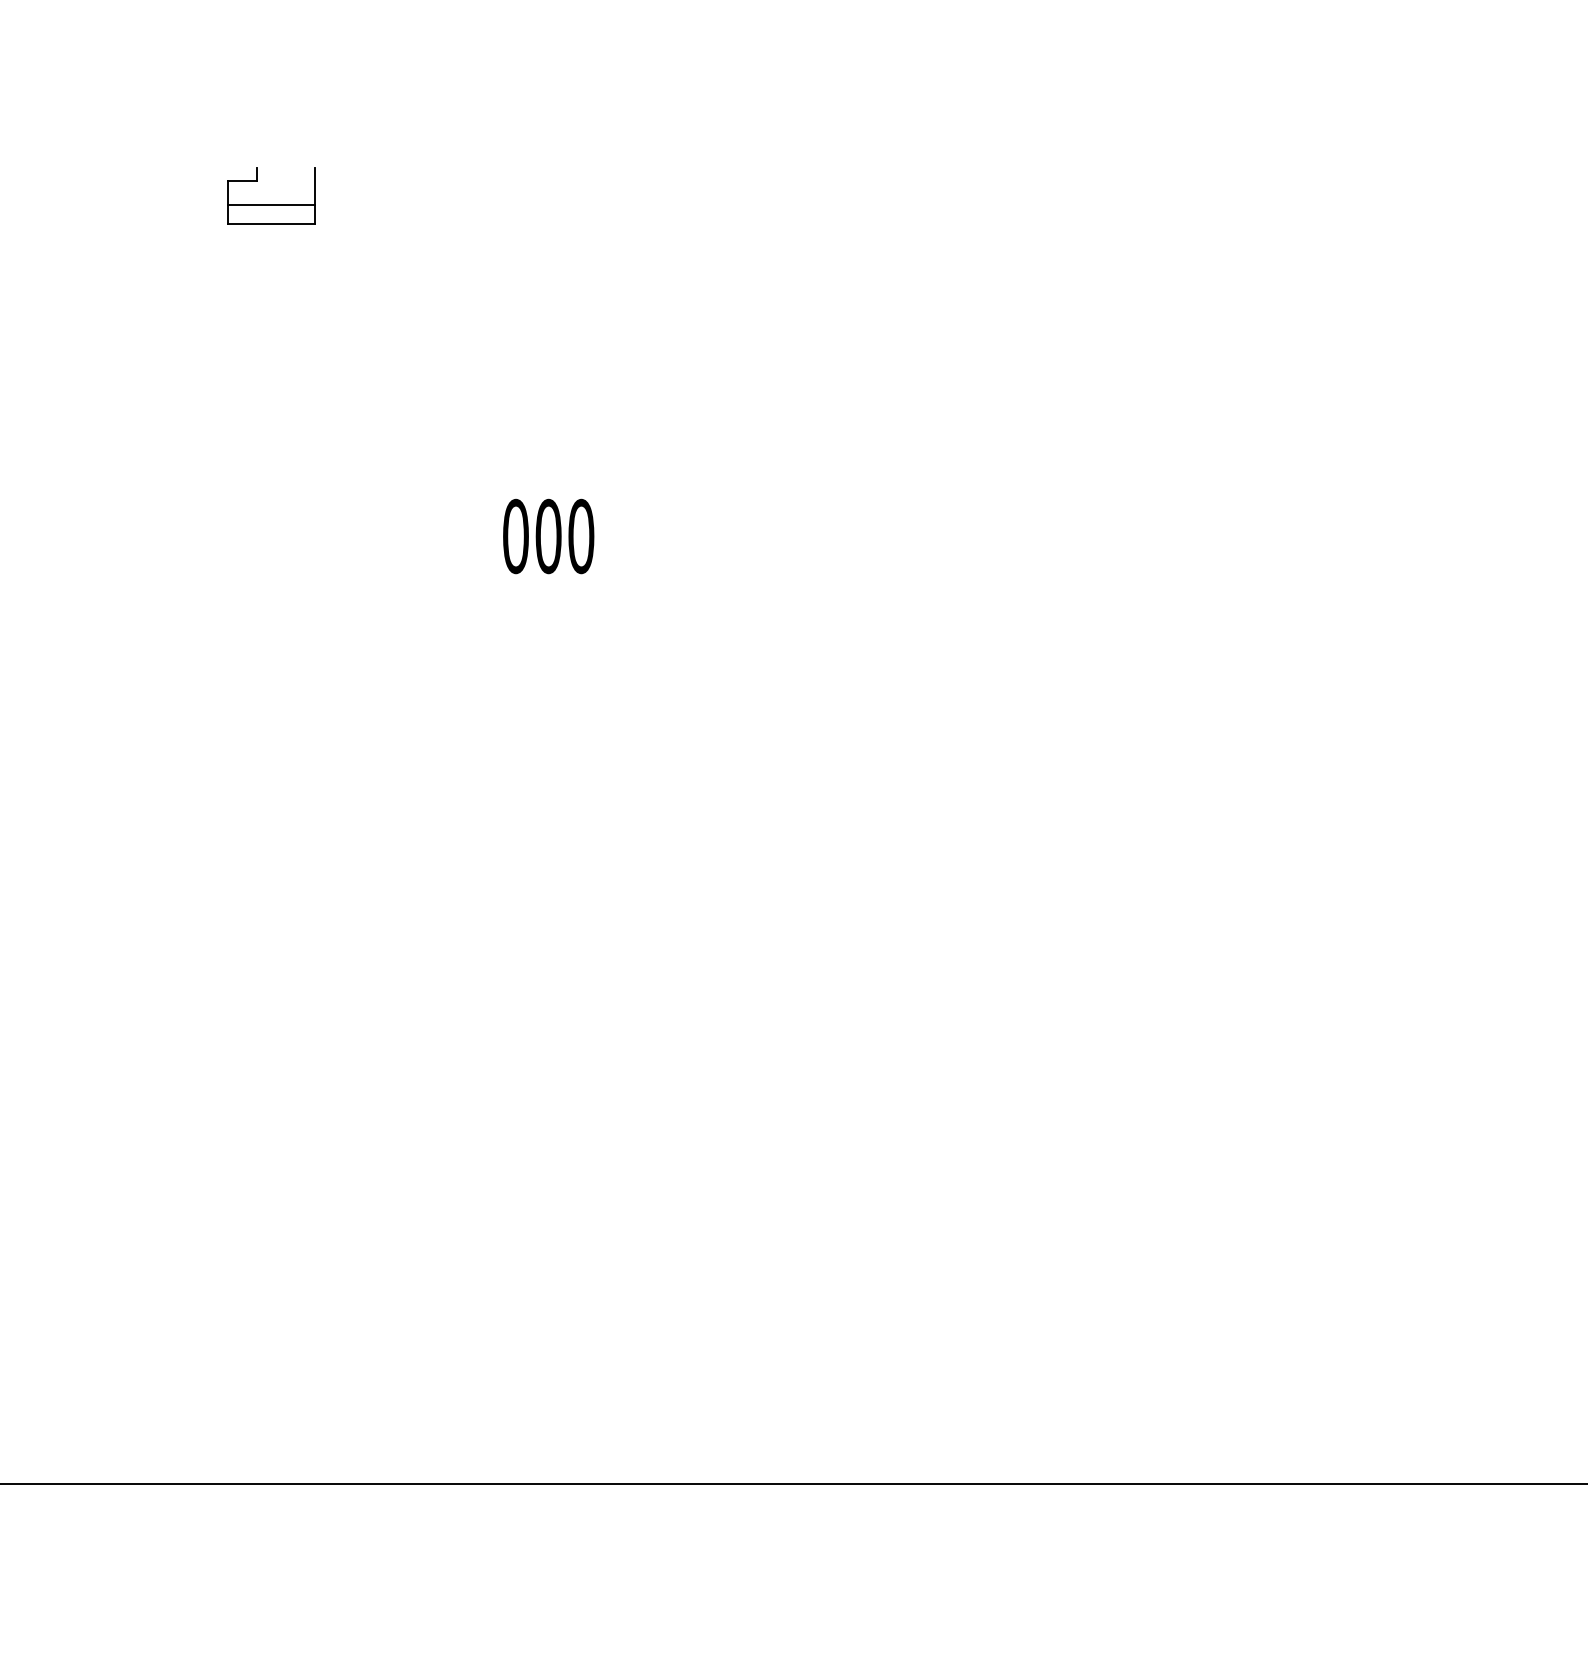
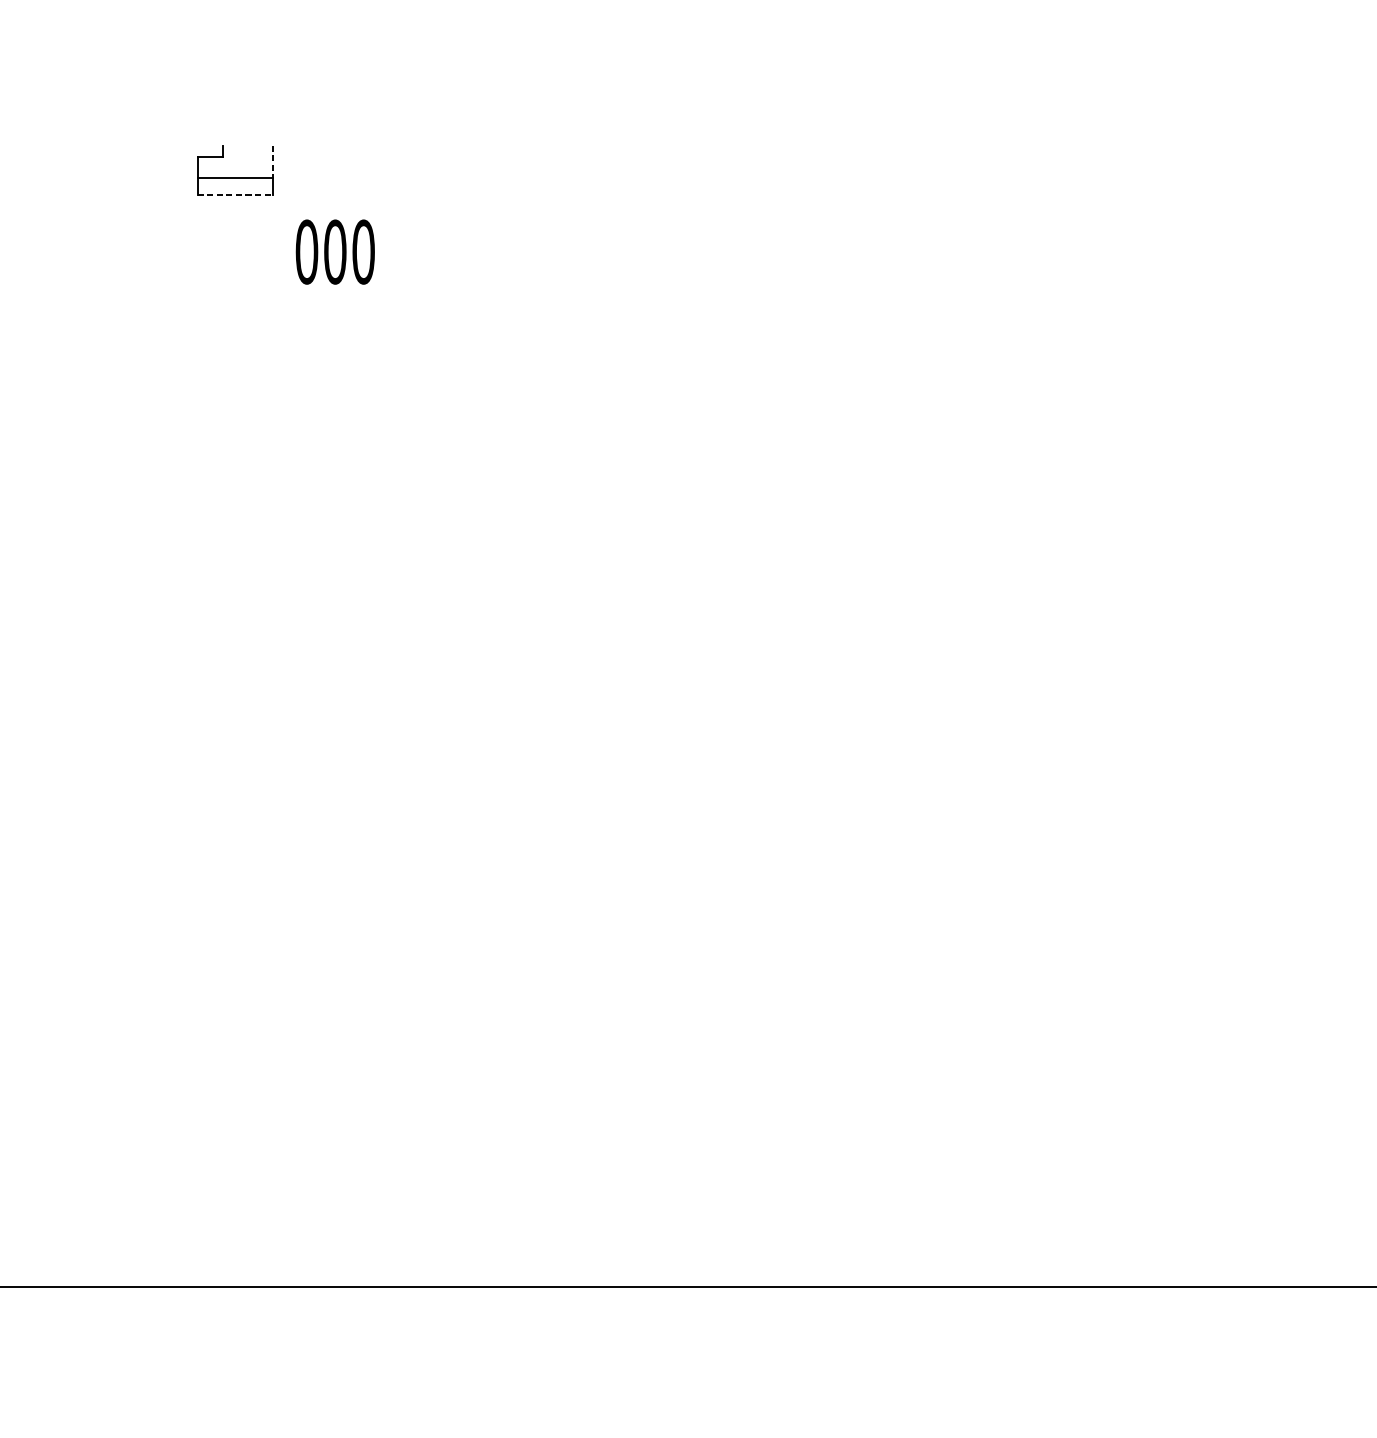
line: (315, 186) -> (273, 161), solid -> dashed
line: (271, 224) -> (235, 194), solid -> dashed
text: (548, 536) -> (335, 252), moved

